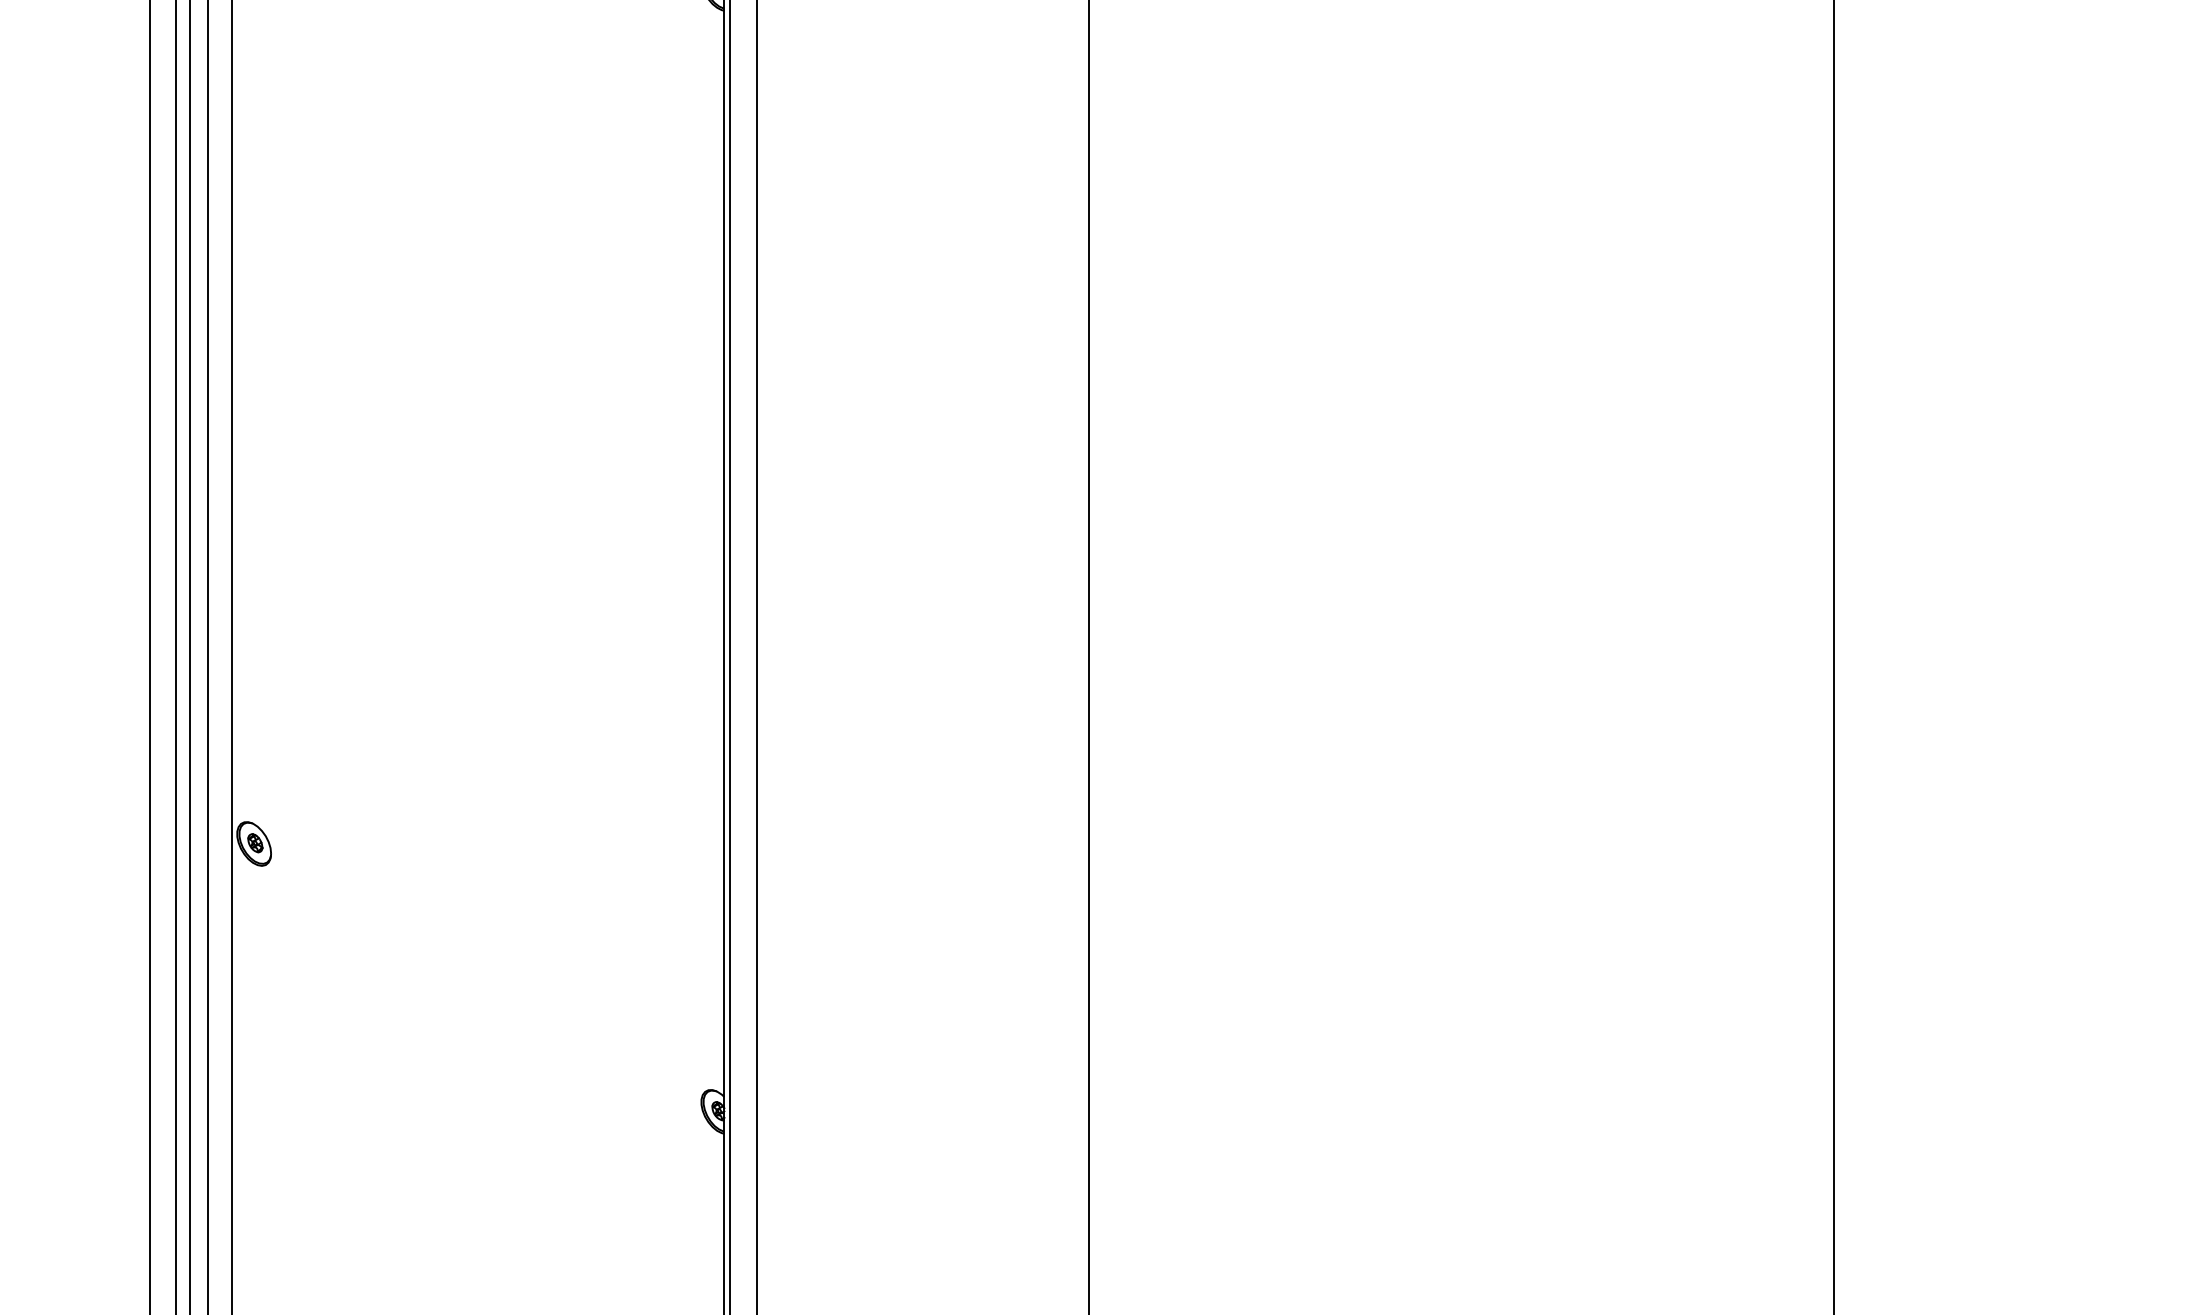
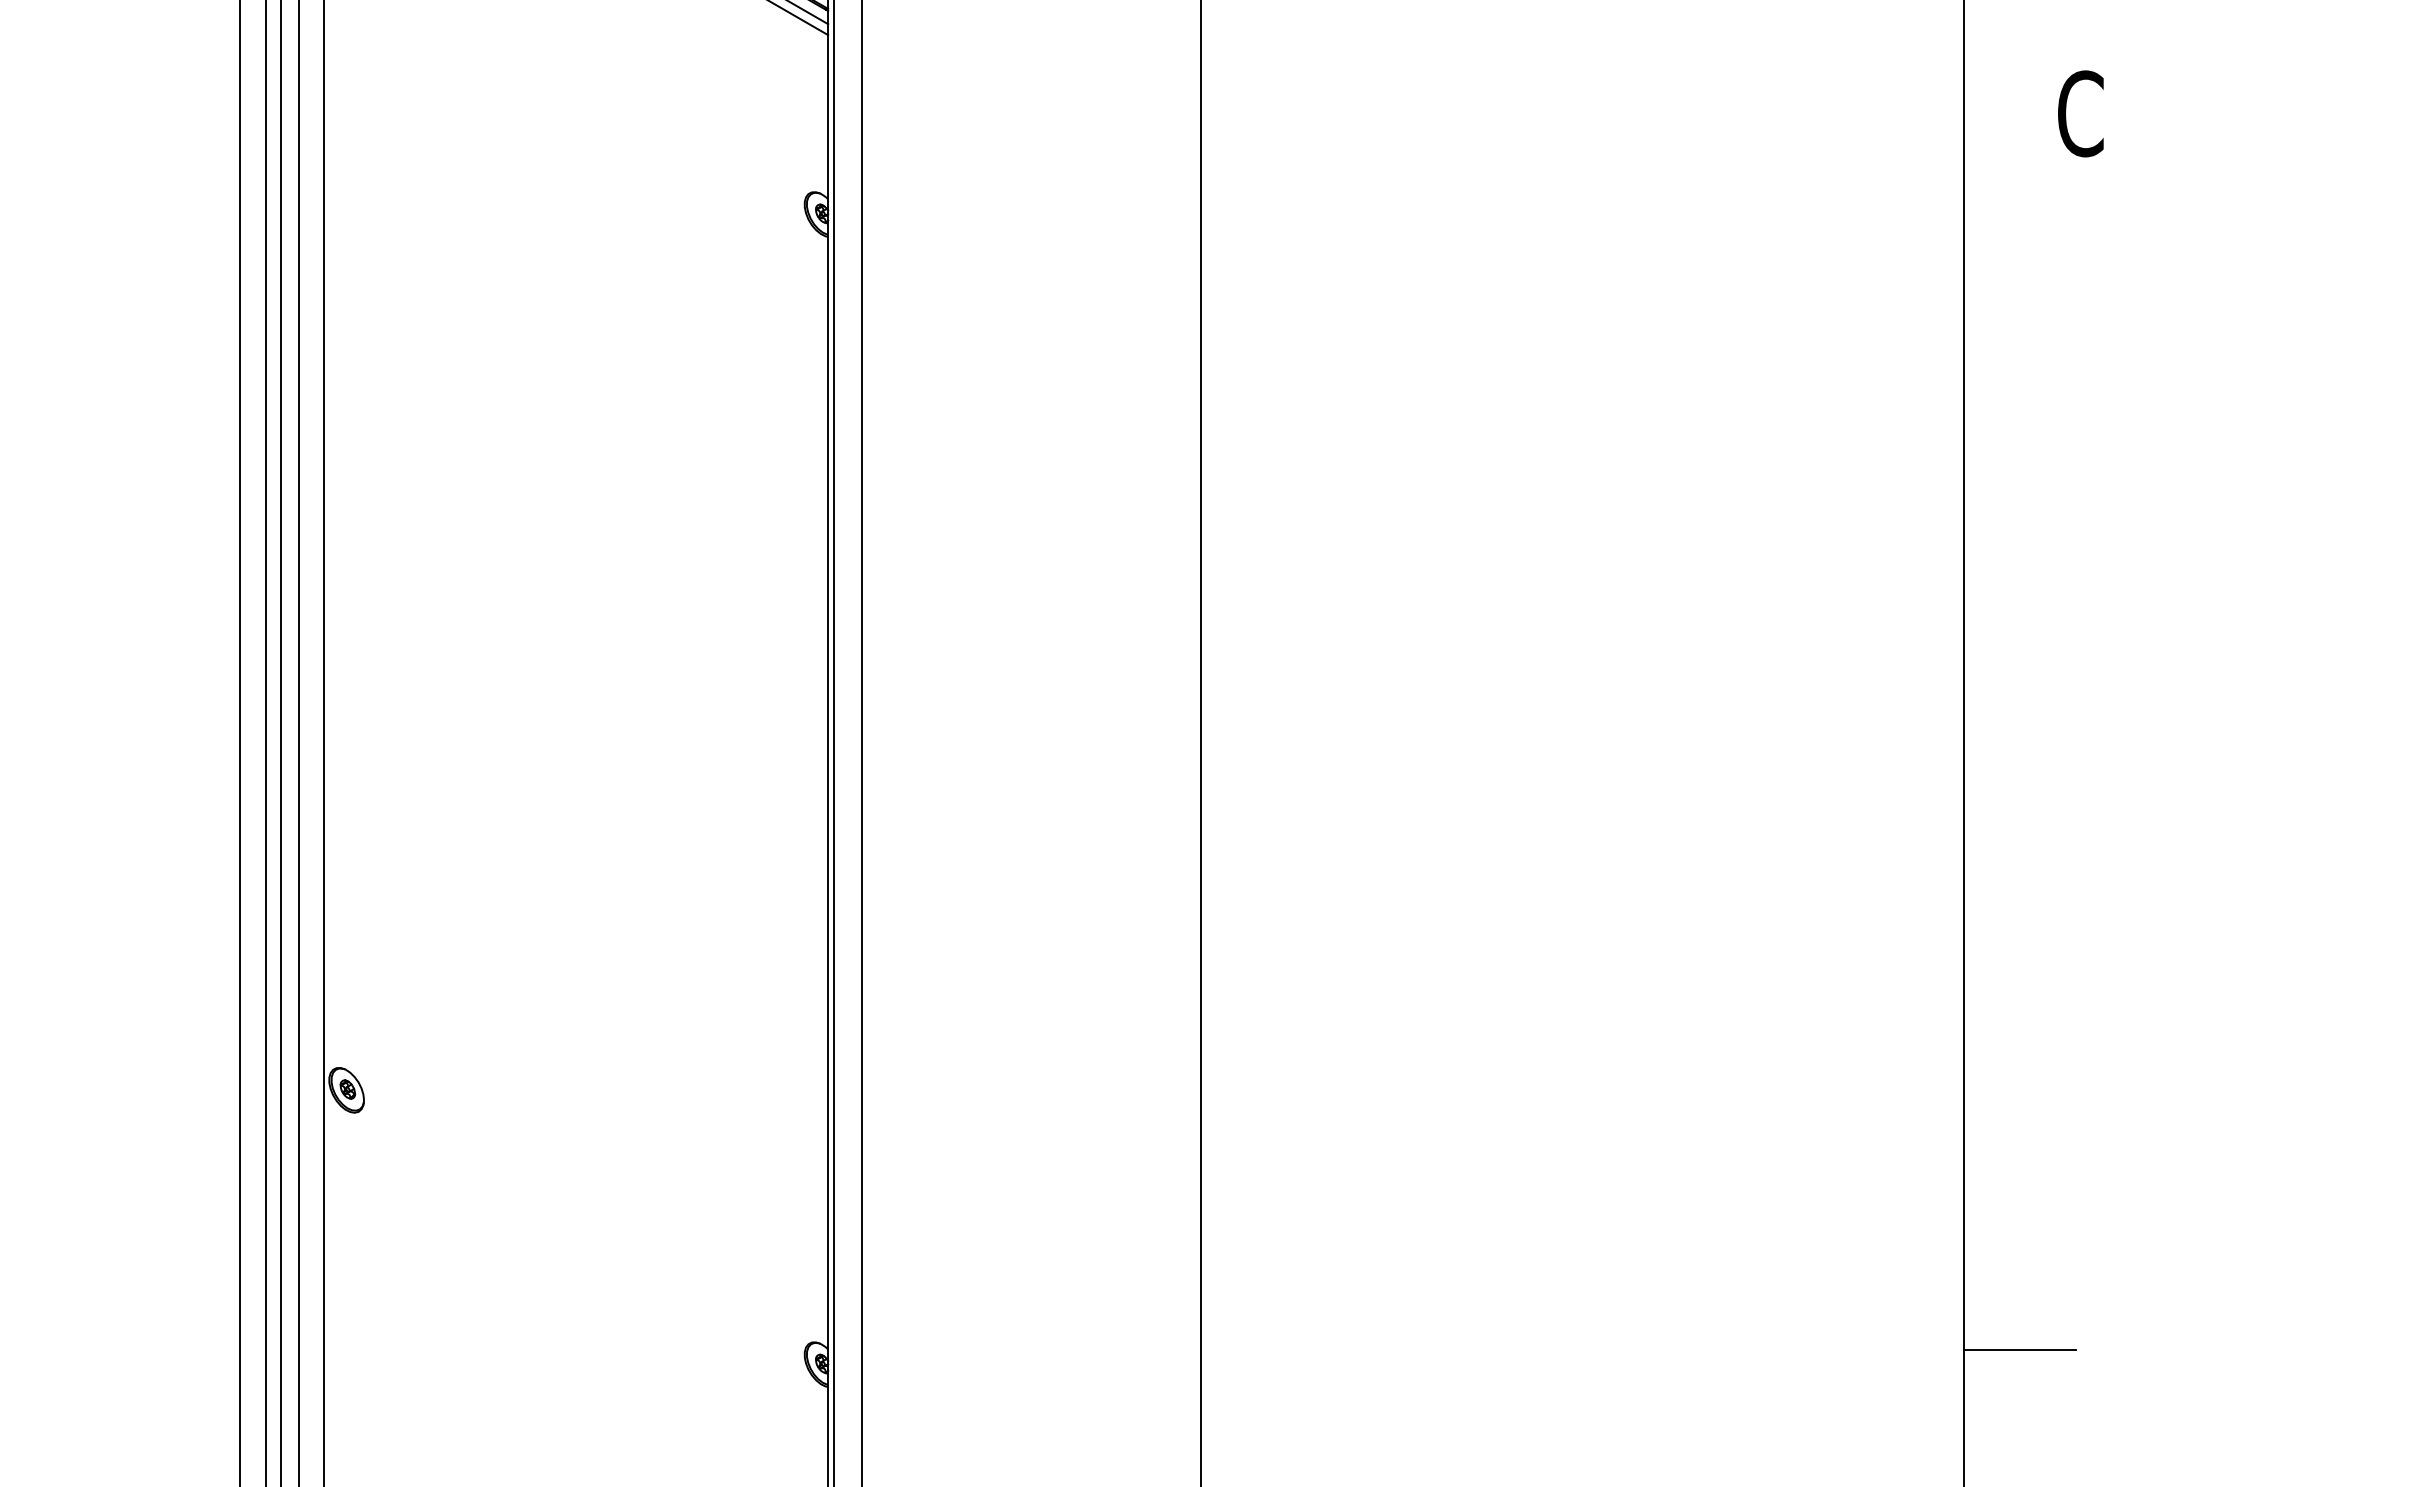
line: (1888, 1098) -> (2020, 1350), added

